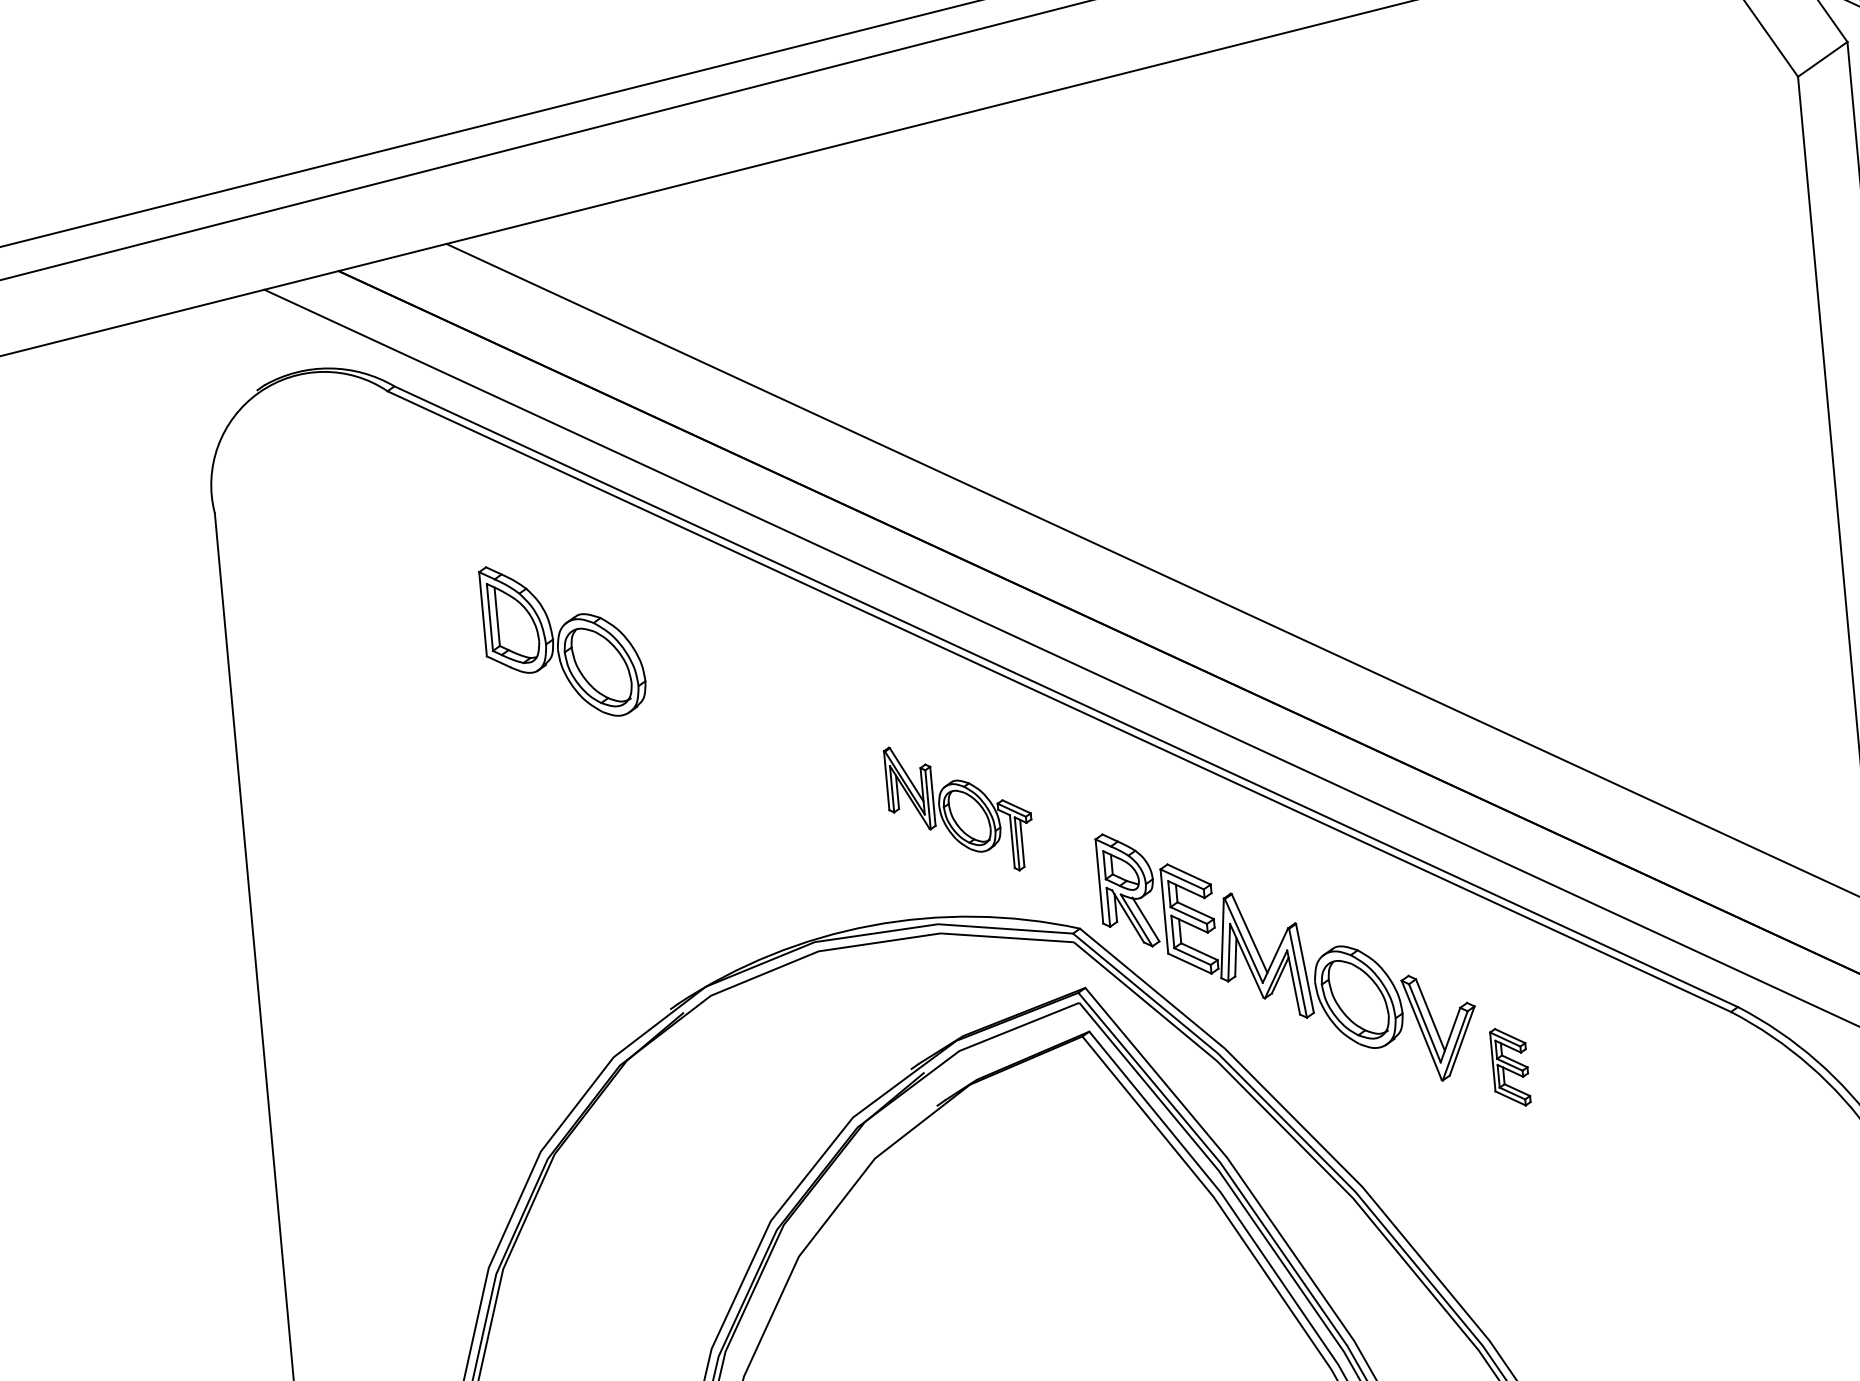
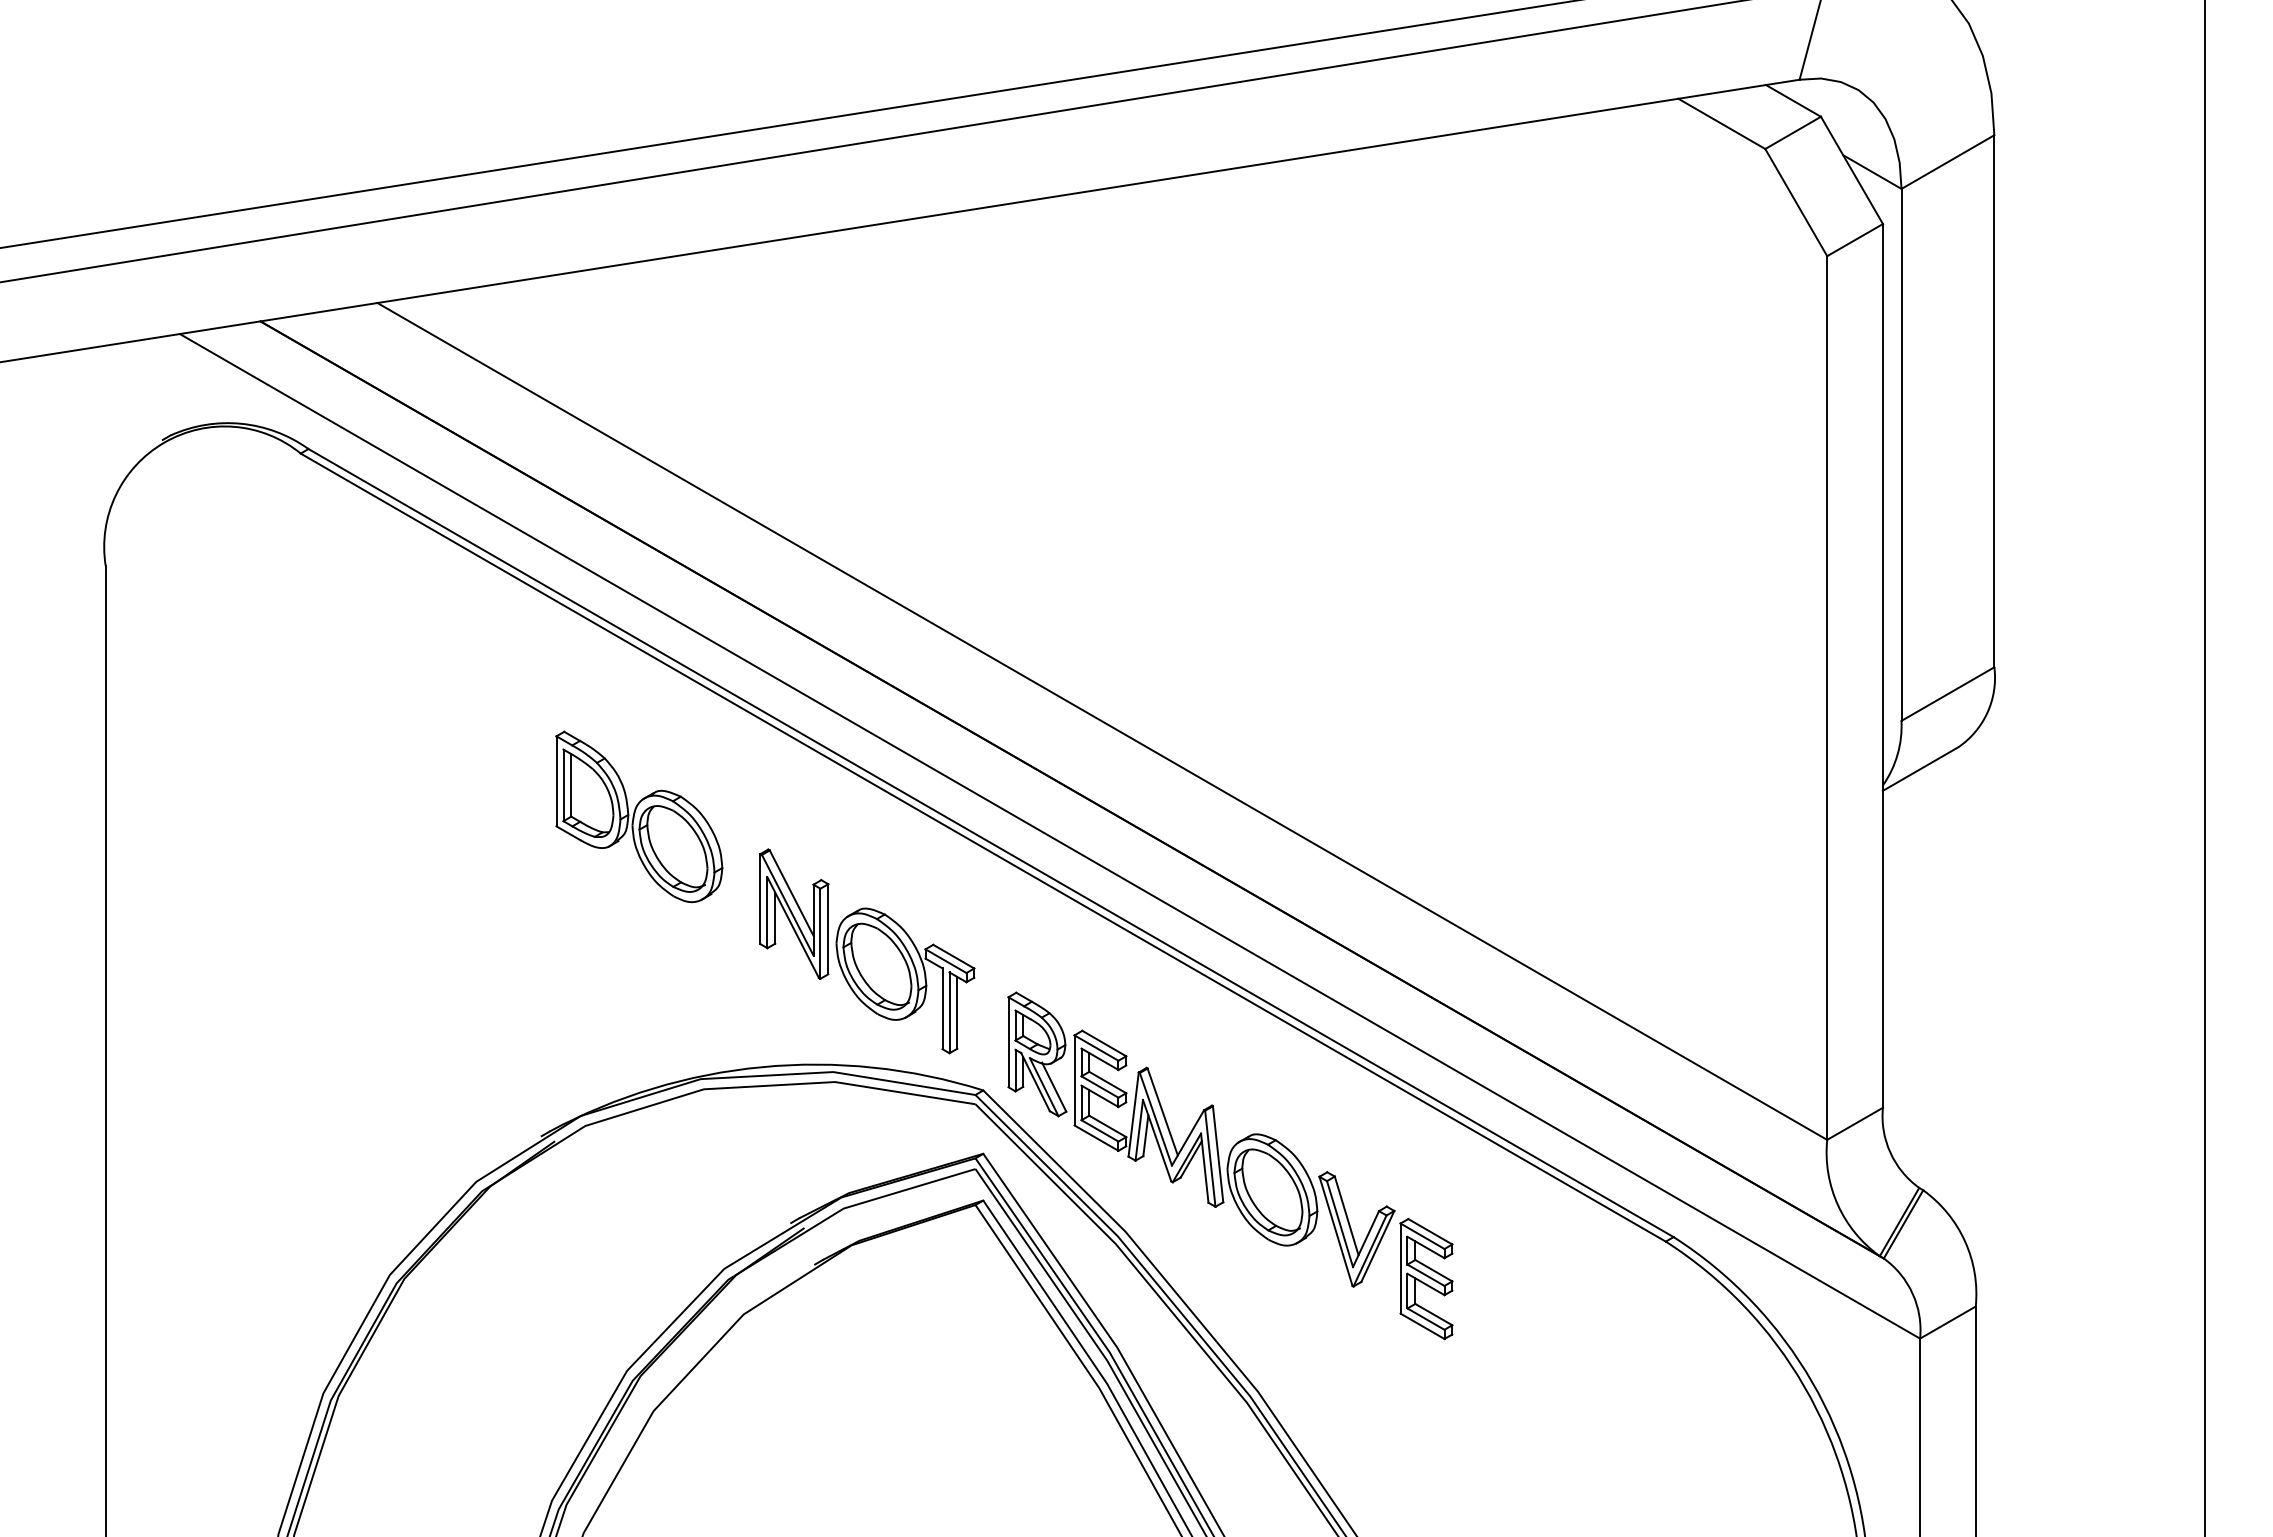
part: (563, 640) -> (639, 816), moved
part: (959, 808) -> (867, 951), size x1.43
part: (1510, 1066) -> (1426, 1278), size x1.43

